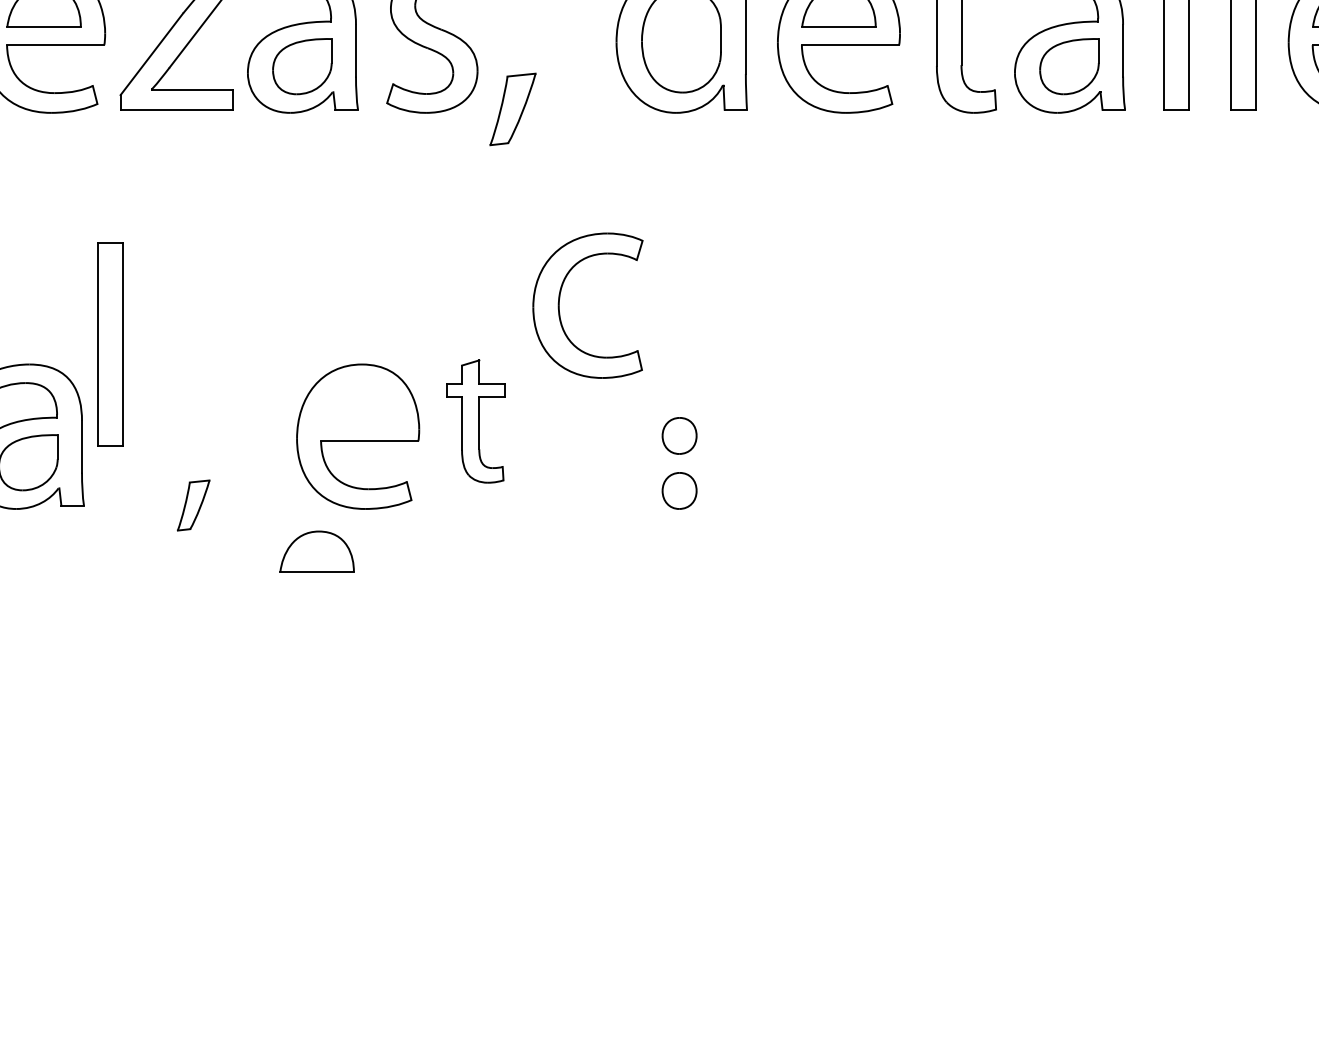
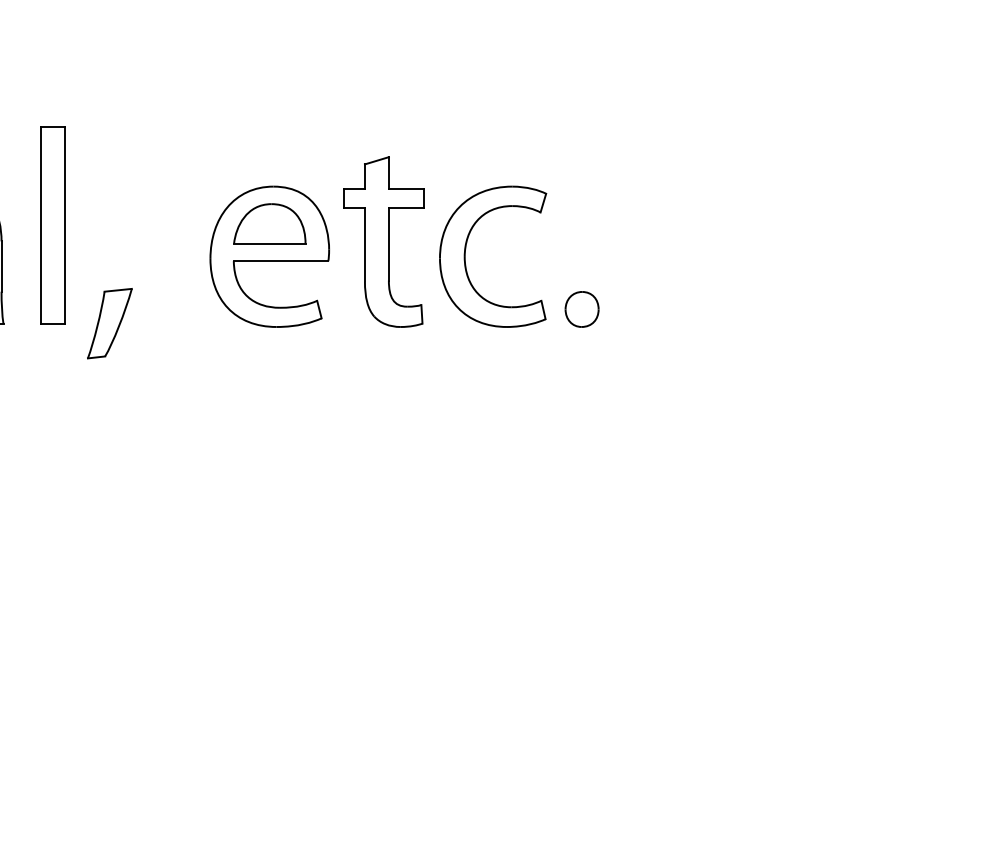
part: (560, 298) -> (466, 249), moved
part: (110, 344) -> (53, 225), moved
part: (475, 421) -> (383, 242), size x1.43
part: (679, 435) -> (582, 255), removed
part: (193, 505) -> (109, 323), size x1.43
part: (316, 551) -> (269, 223), moved

